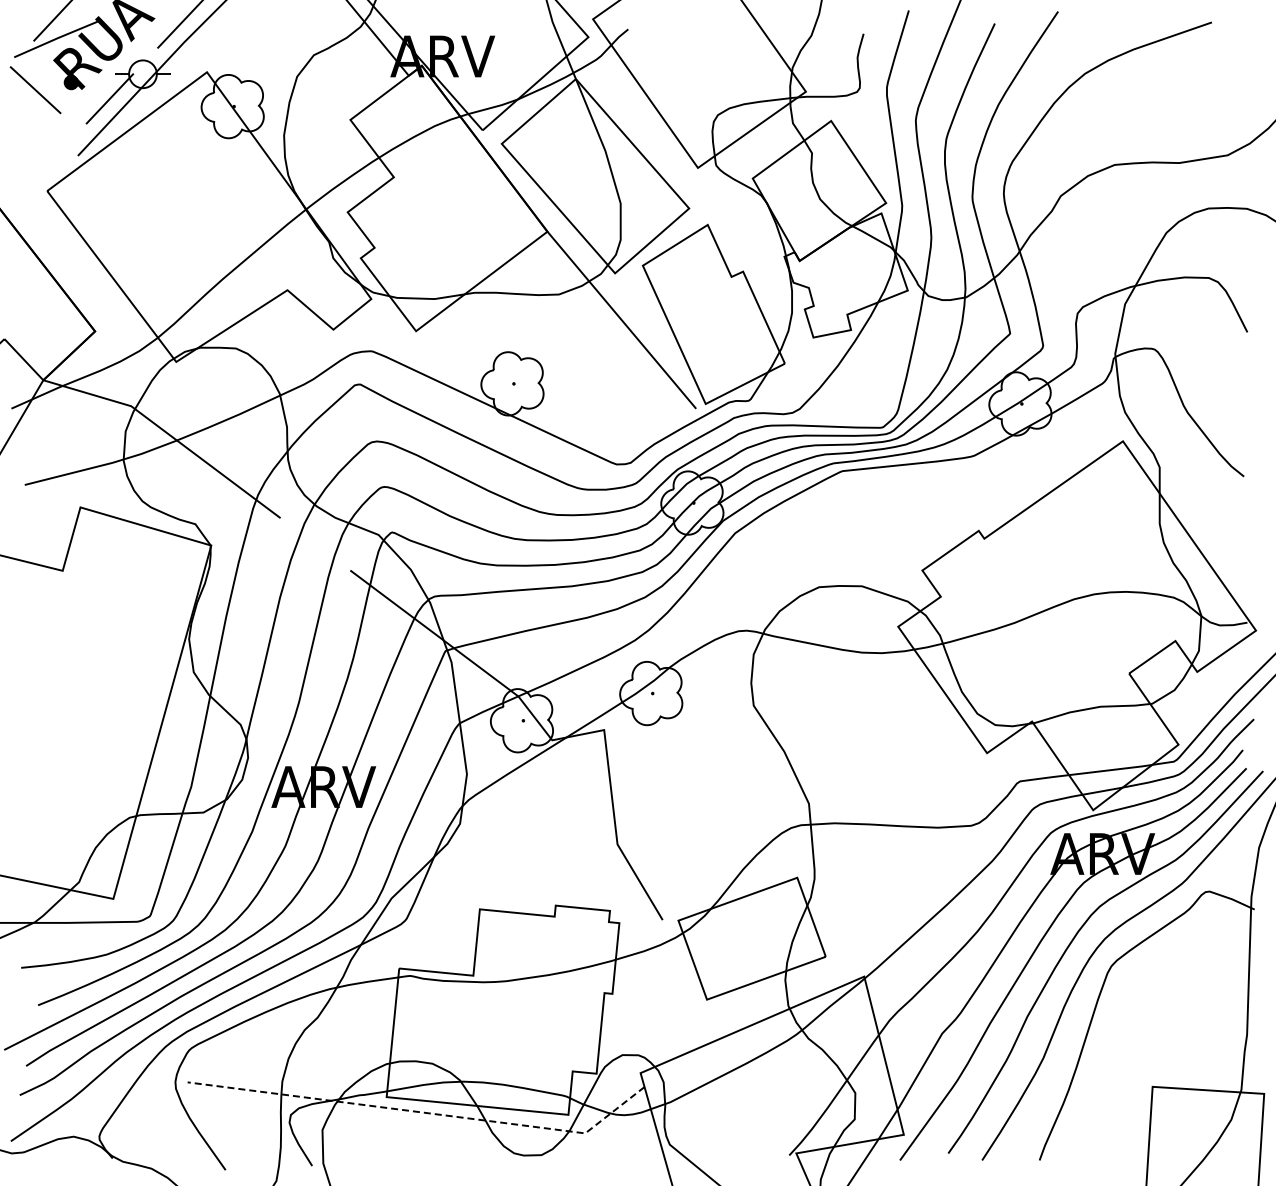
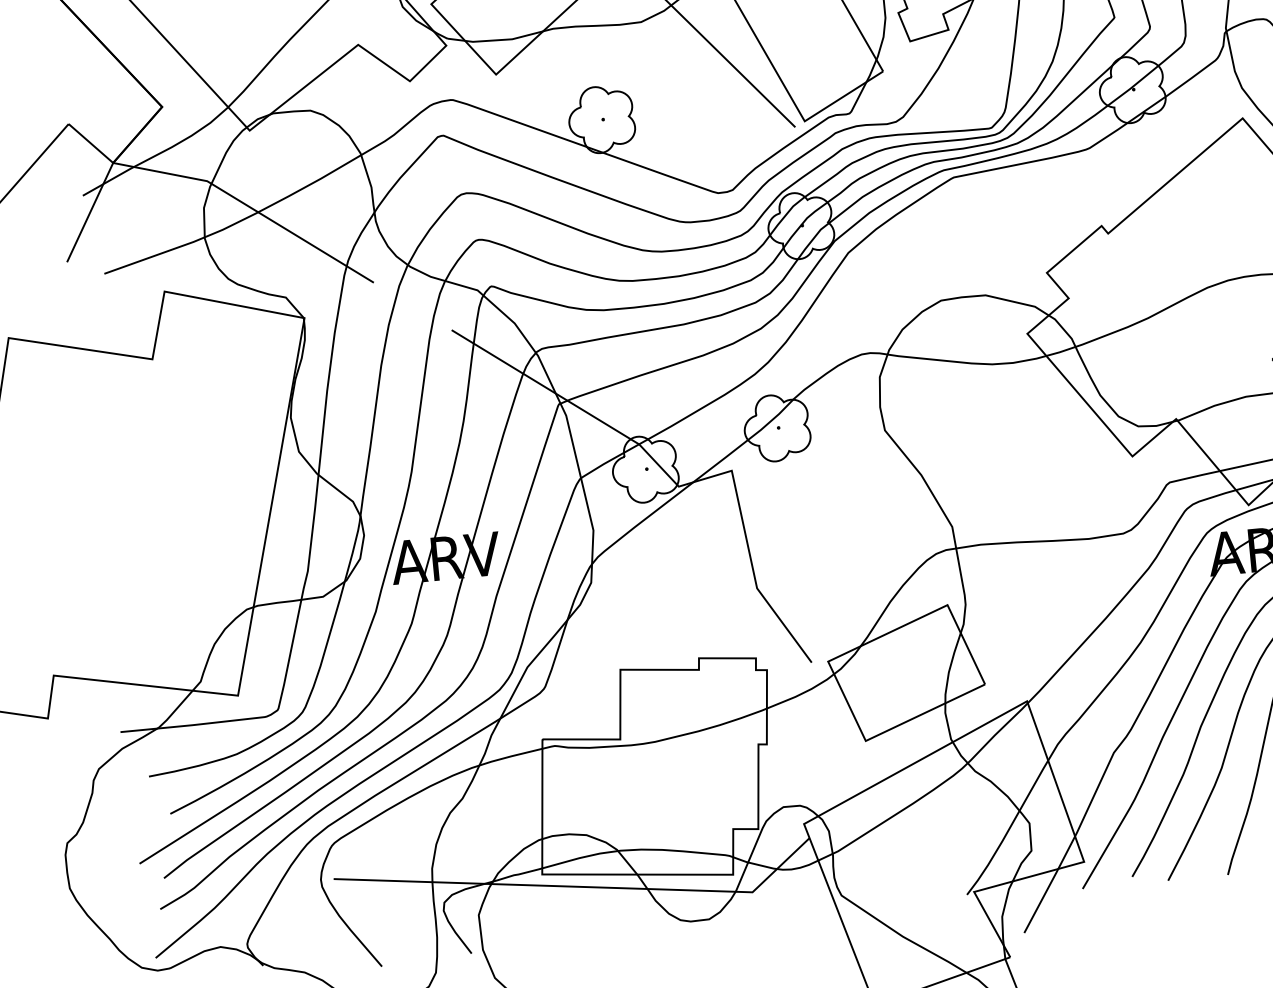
line: (424, 1112) -> (583, 886), dashed -> solid

